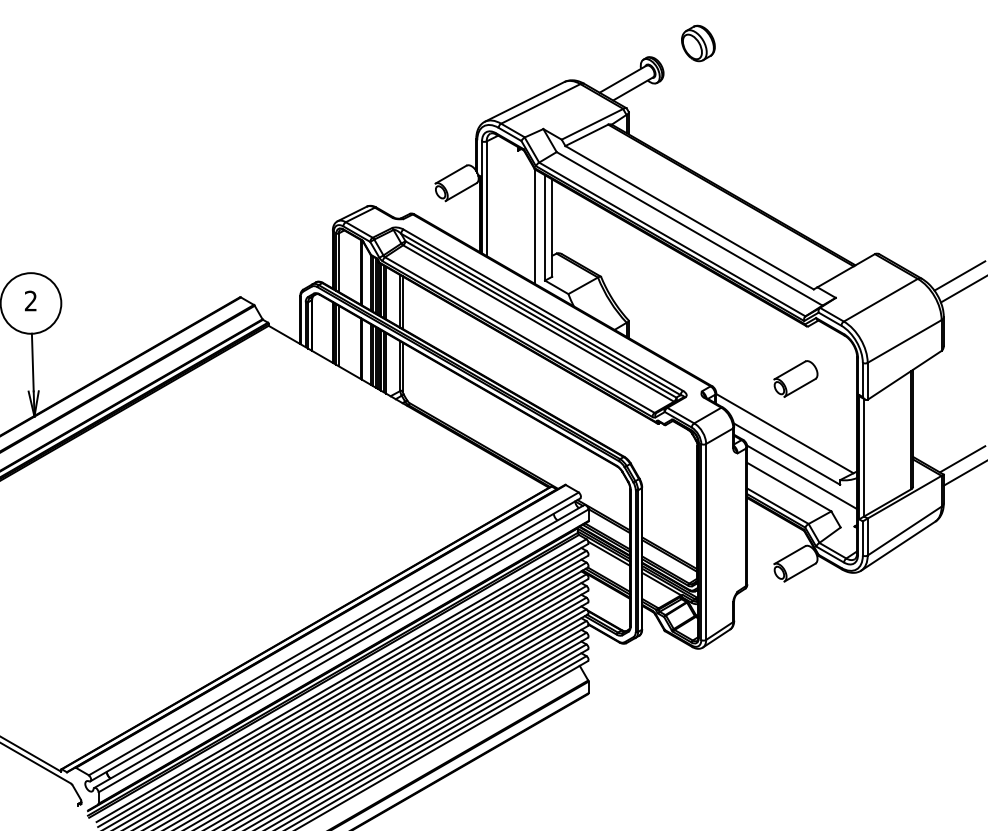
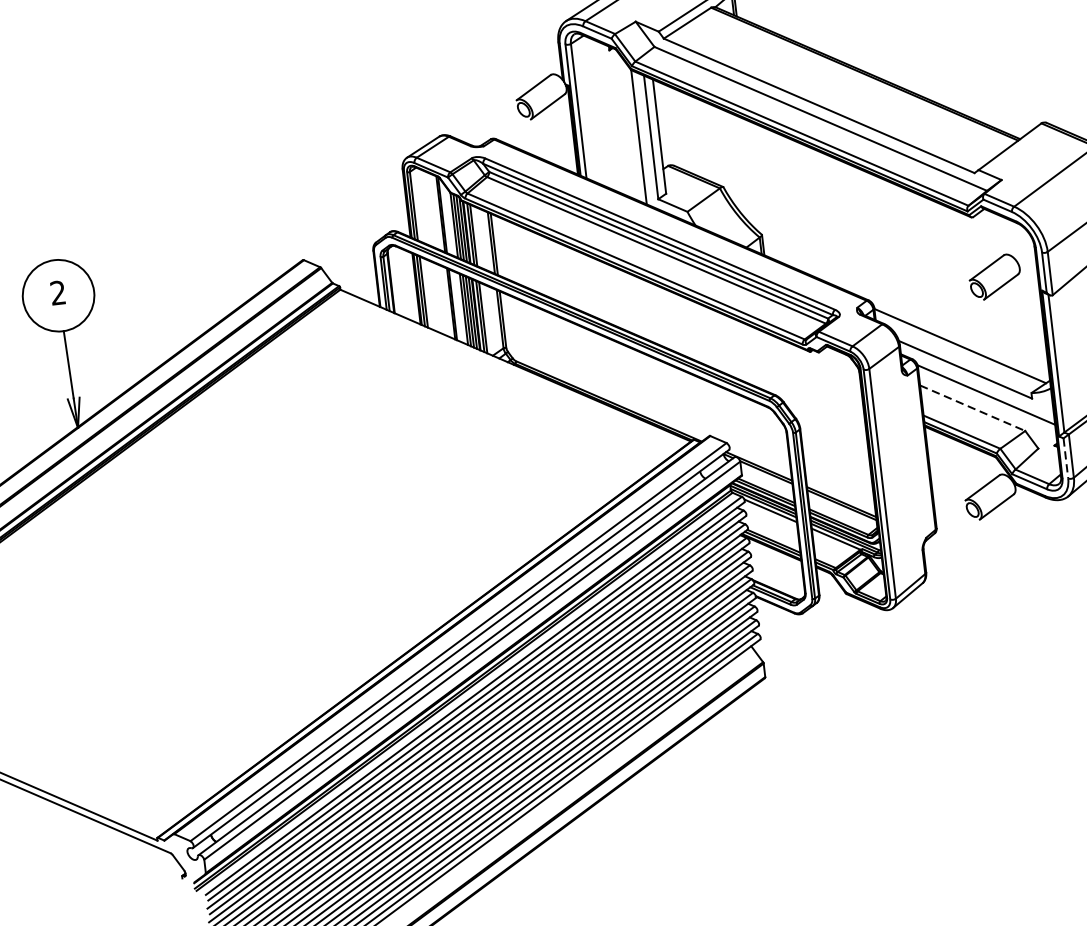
part: (795, 378) -> (994, 276), moved
line: (789, 487) -> (972, 408), solid -> dashed
line: (862, 538) -> (1065, 458), solid -> dashed

